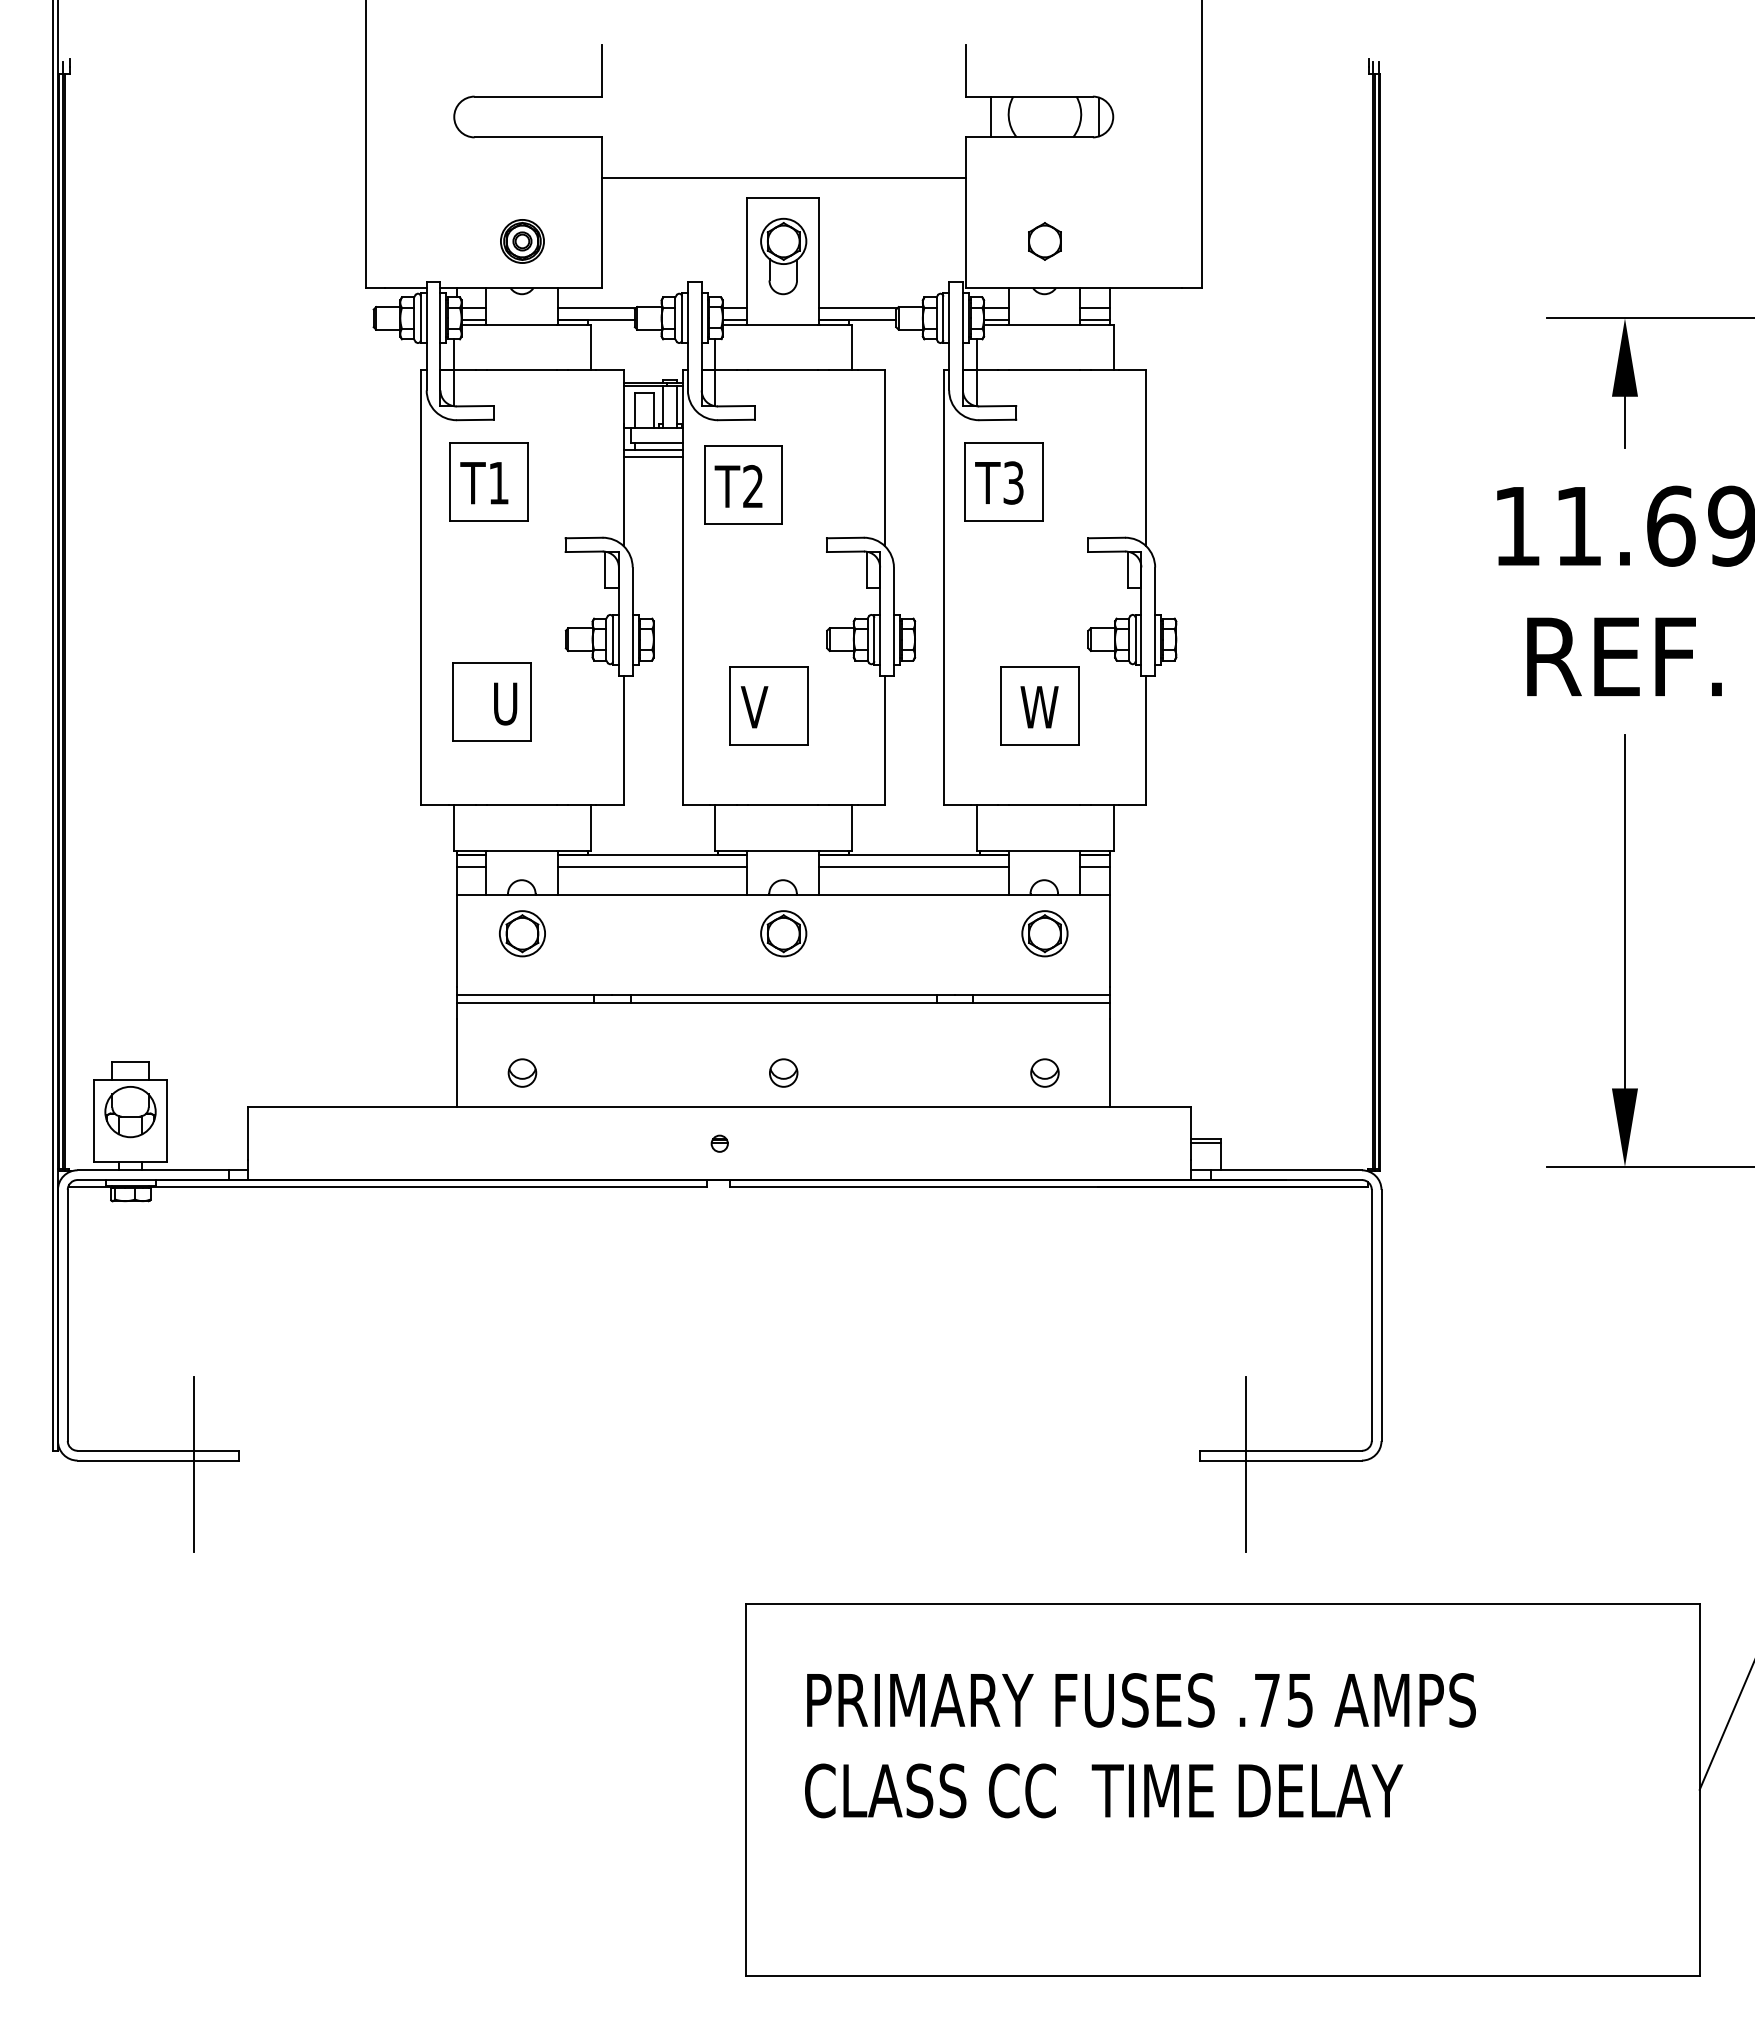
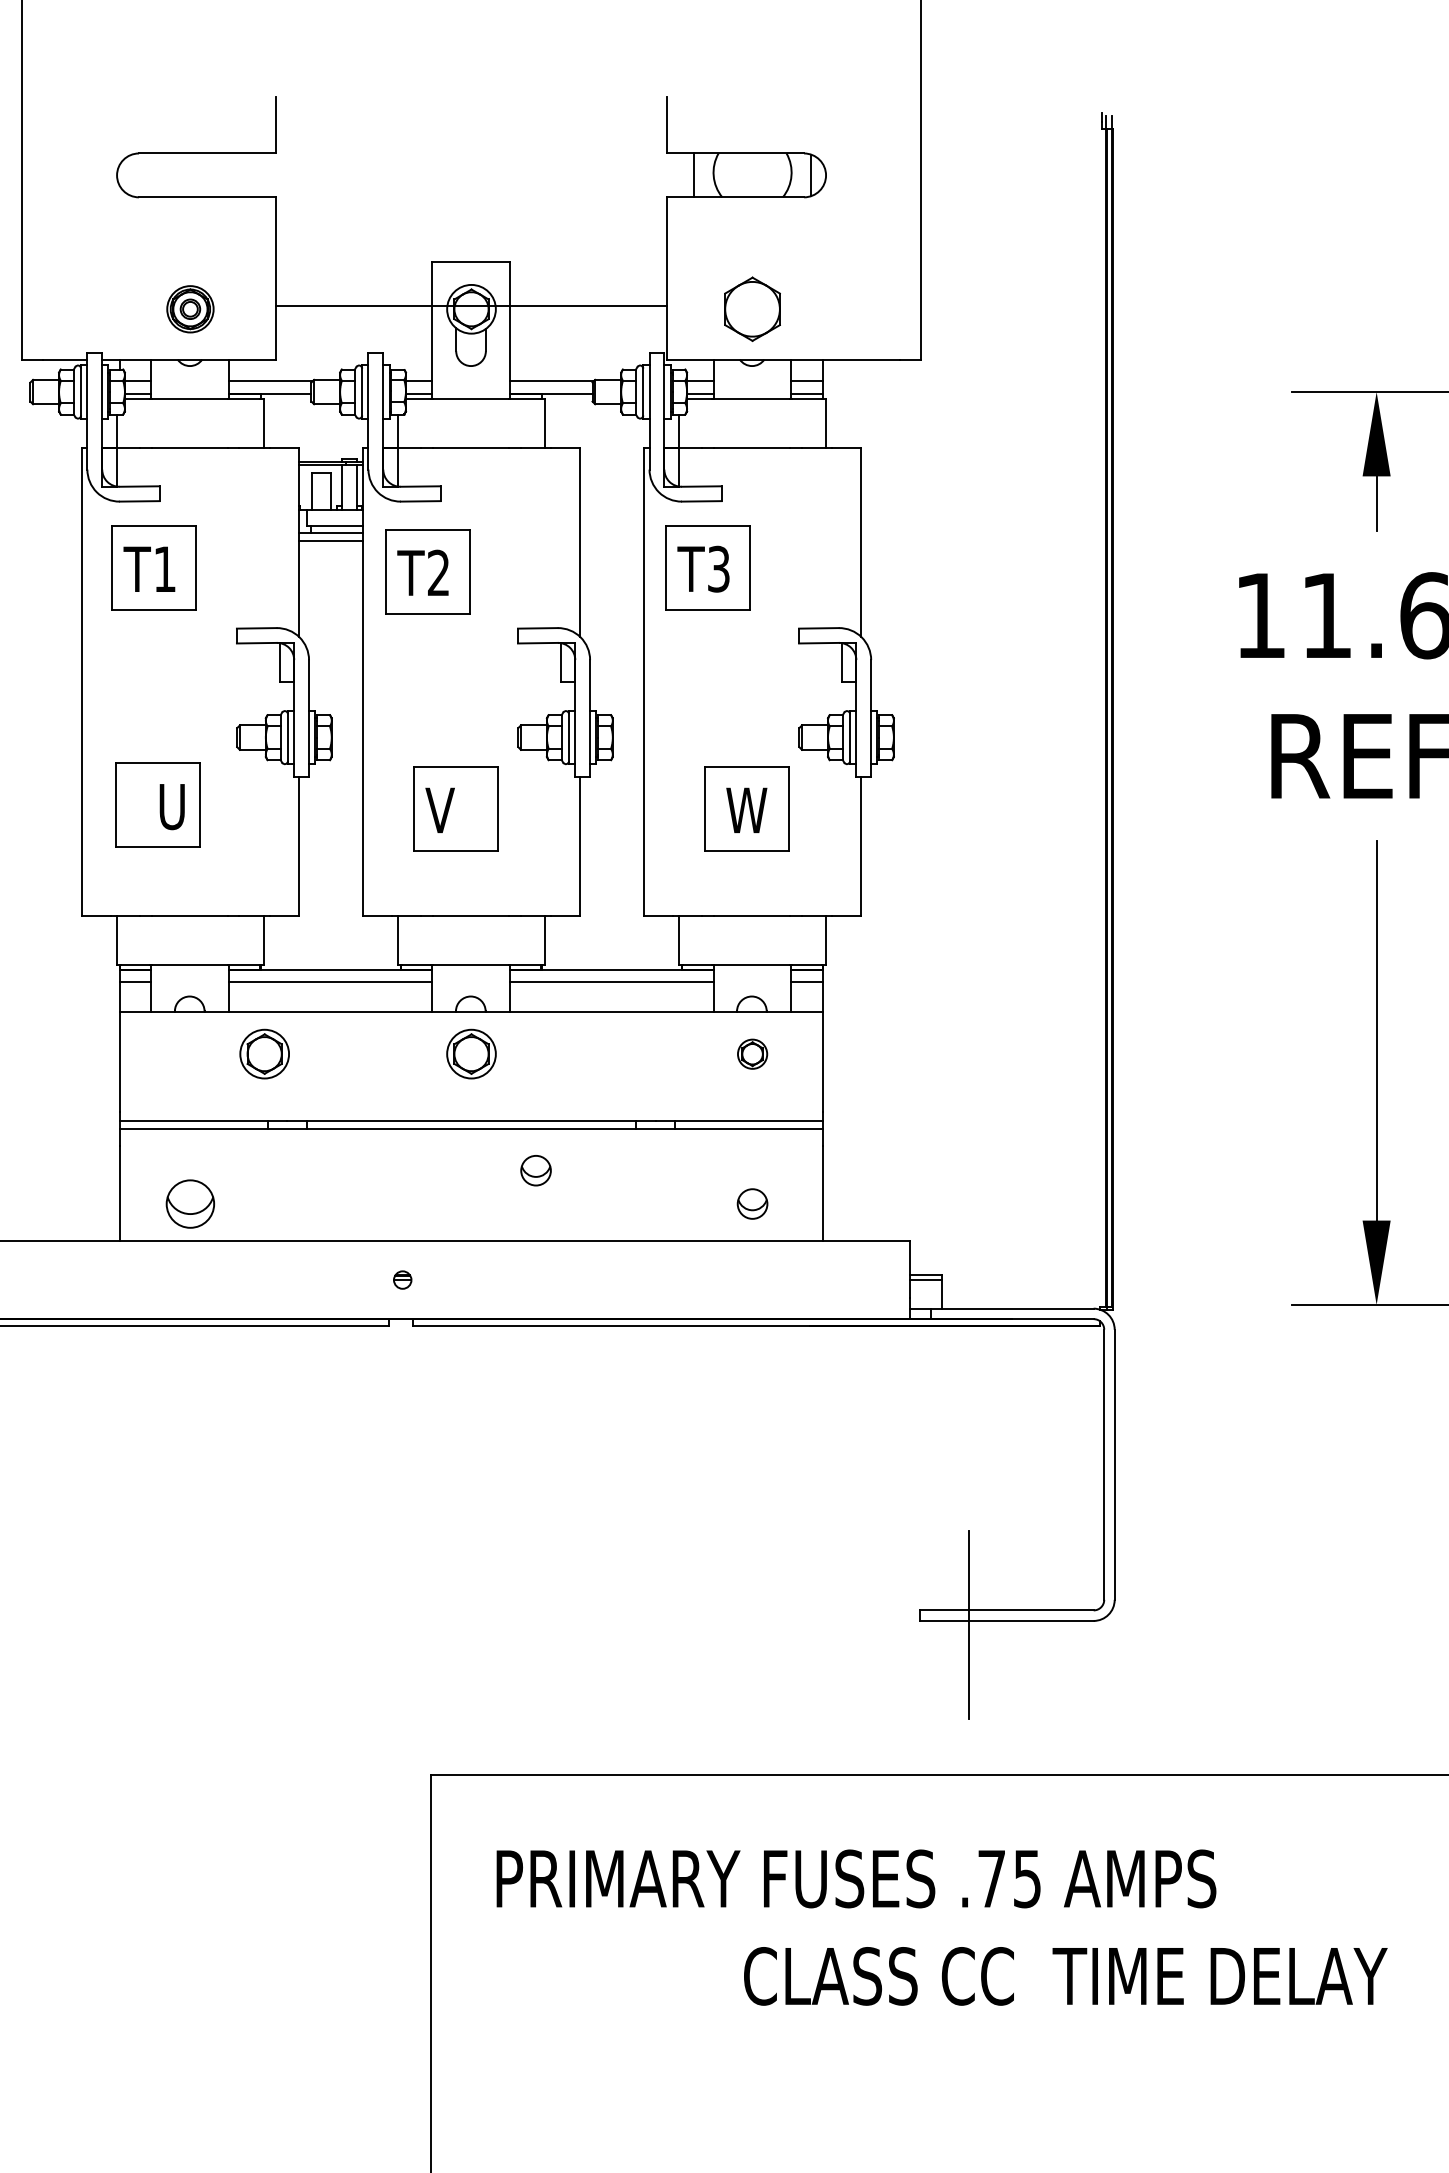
line: (783, 177) -> (471, 306), moved
part: (1044, 241) -> (752, 309), size x1.6
part: (522, 933) -> (264, 1053), moved
part: (1044, 933) -> (752, 1053), size x0.6
part: (522, 1072) -> (190, 1203), size x1.6
part: (783, 1072) -> (535, 1170), moved
text: (1104, 1790) -> (1066, 1975), moved

